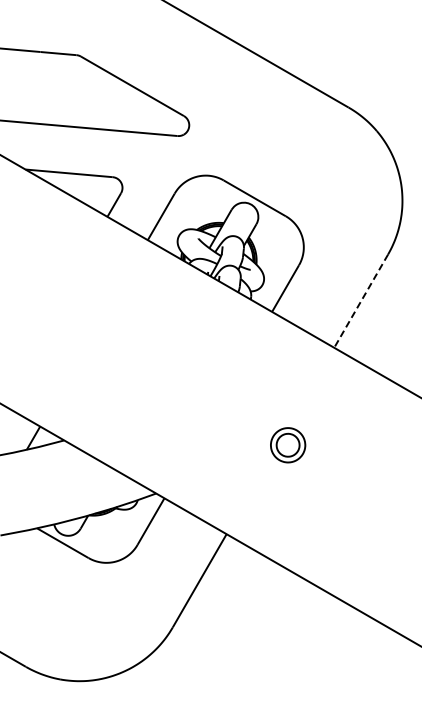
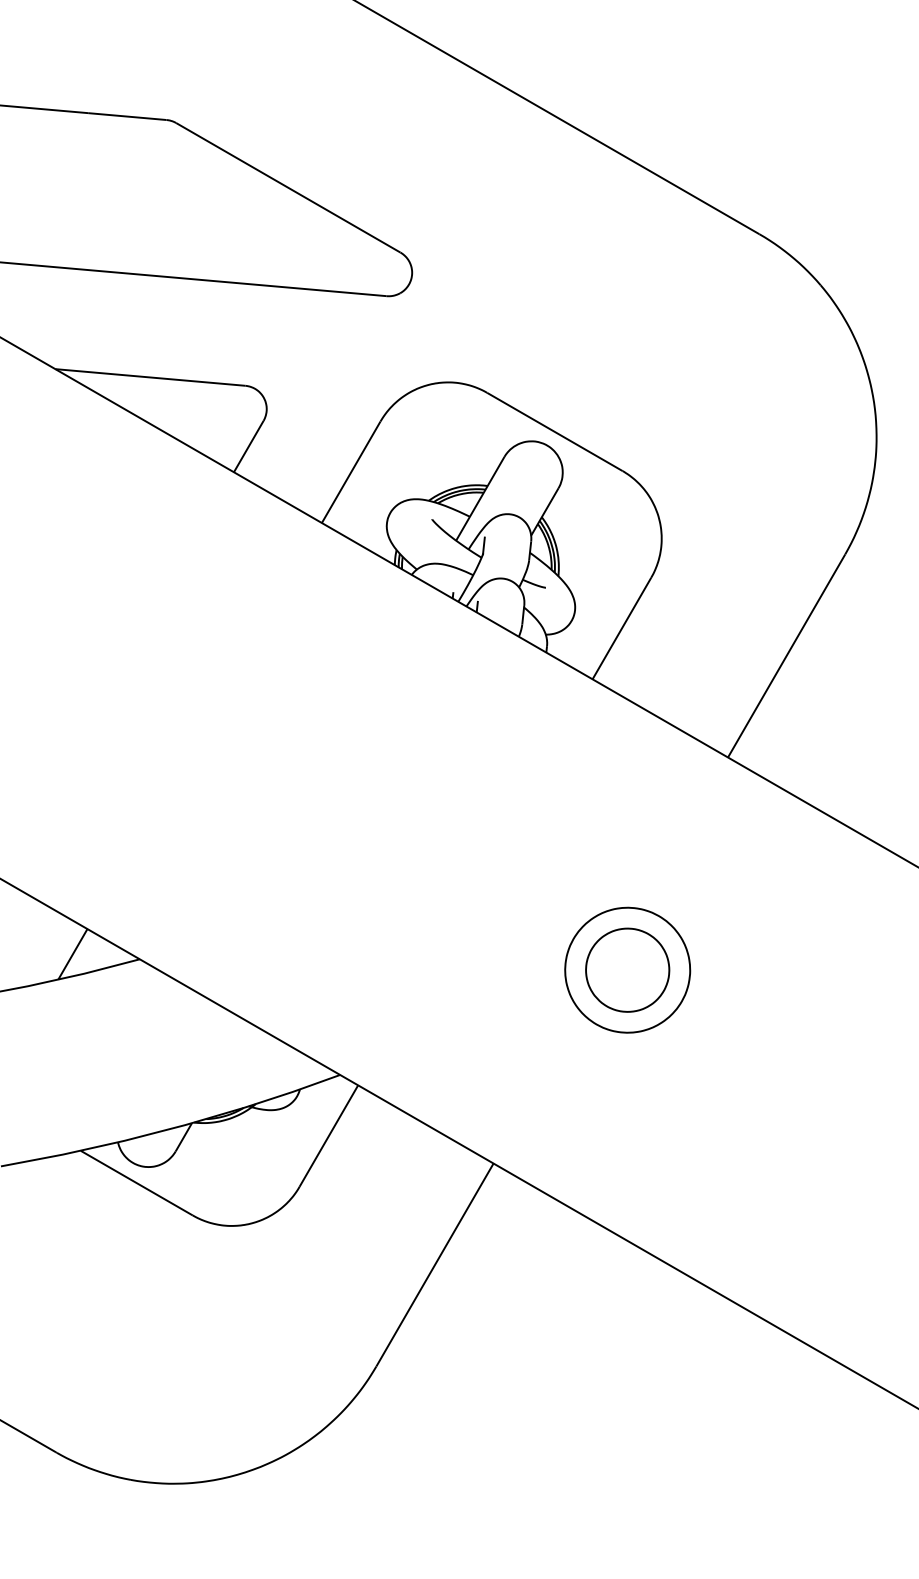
line: (361, 301) -> (787, 656), dashed -> solid
part: (287, 444) -> (626, 968), size x1.67

